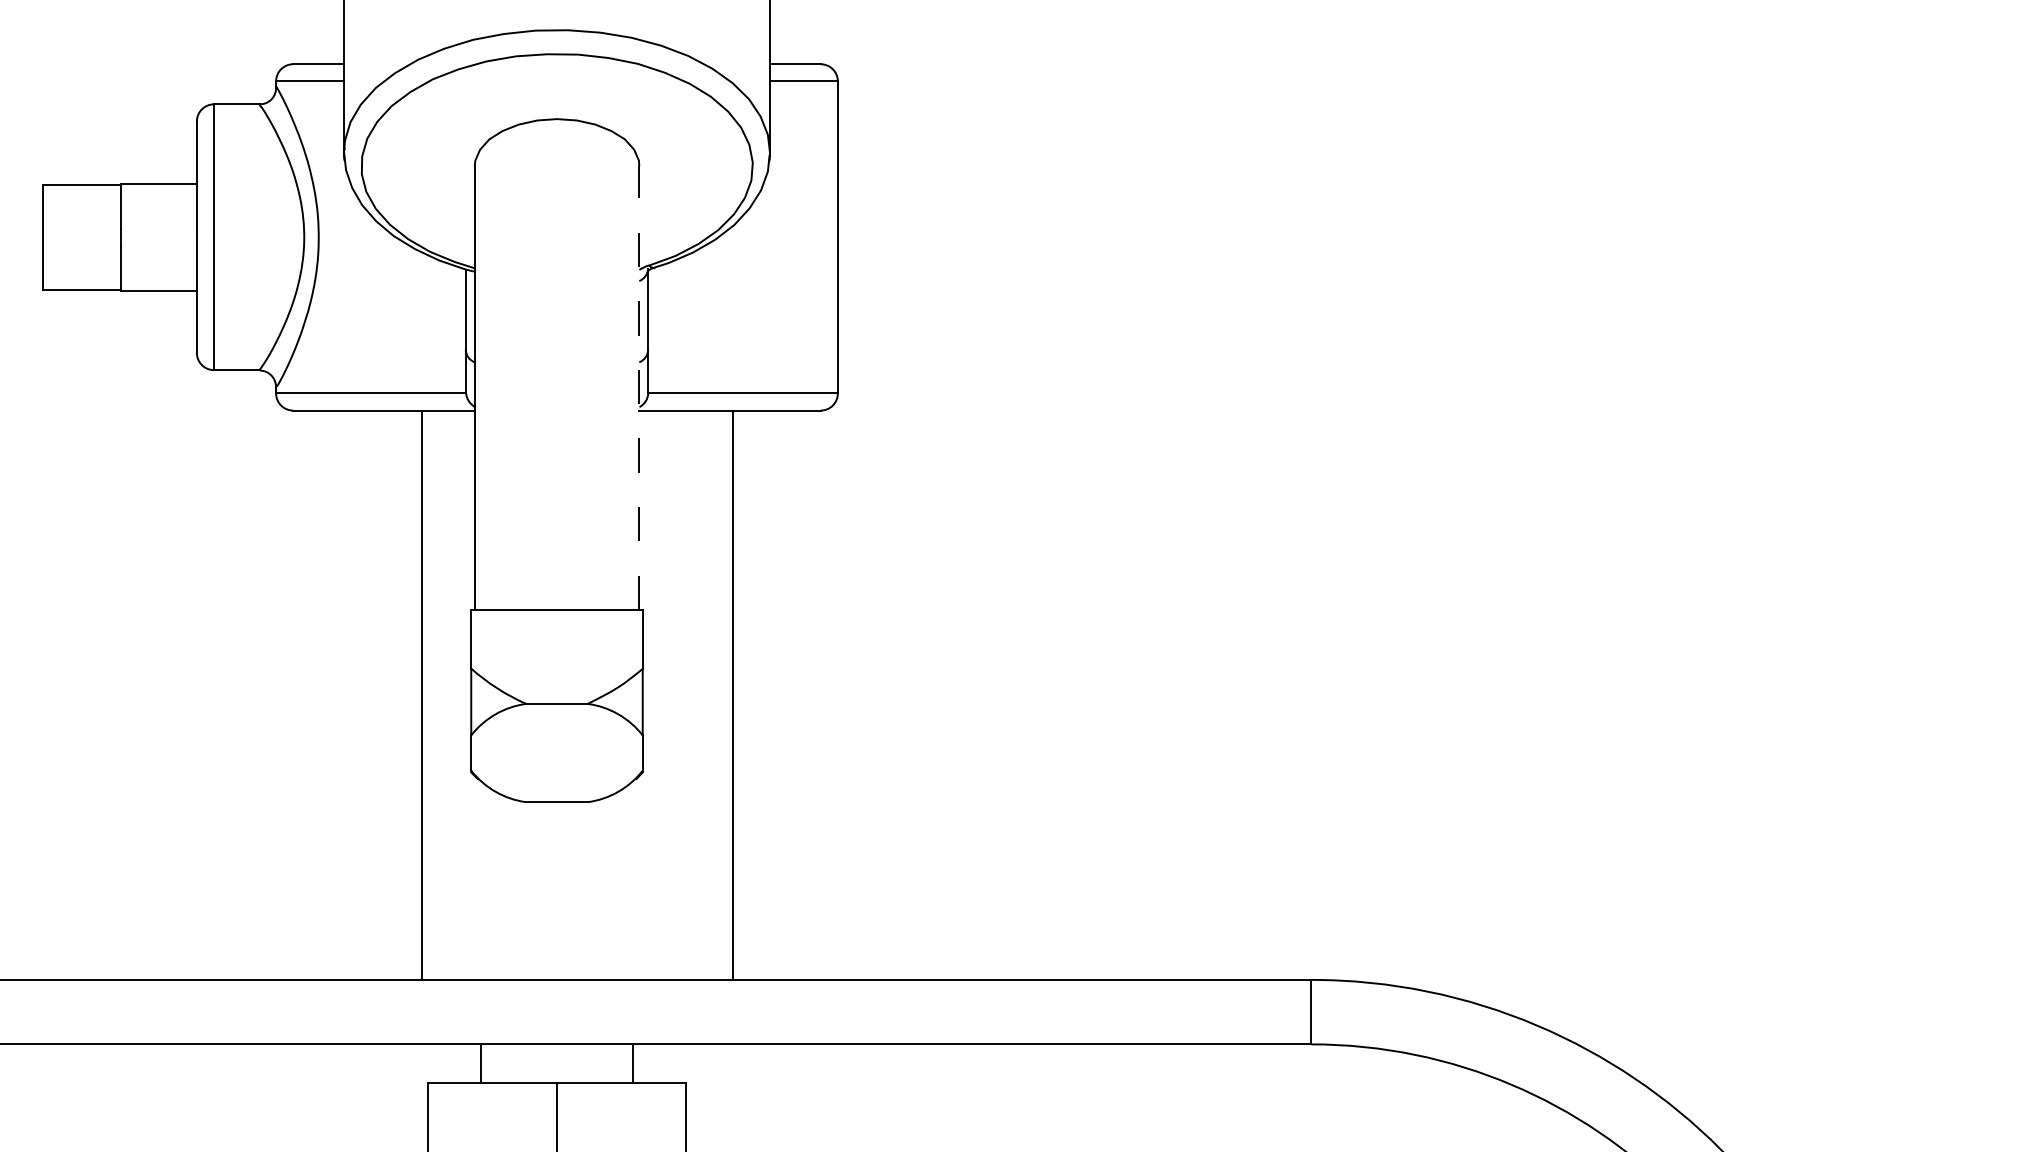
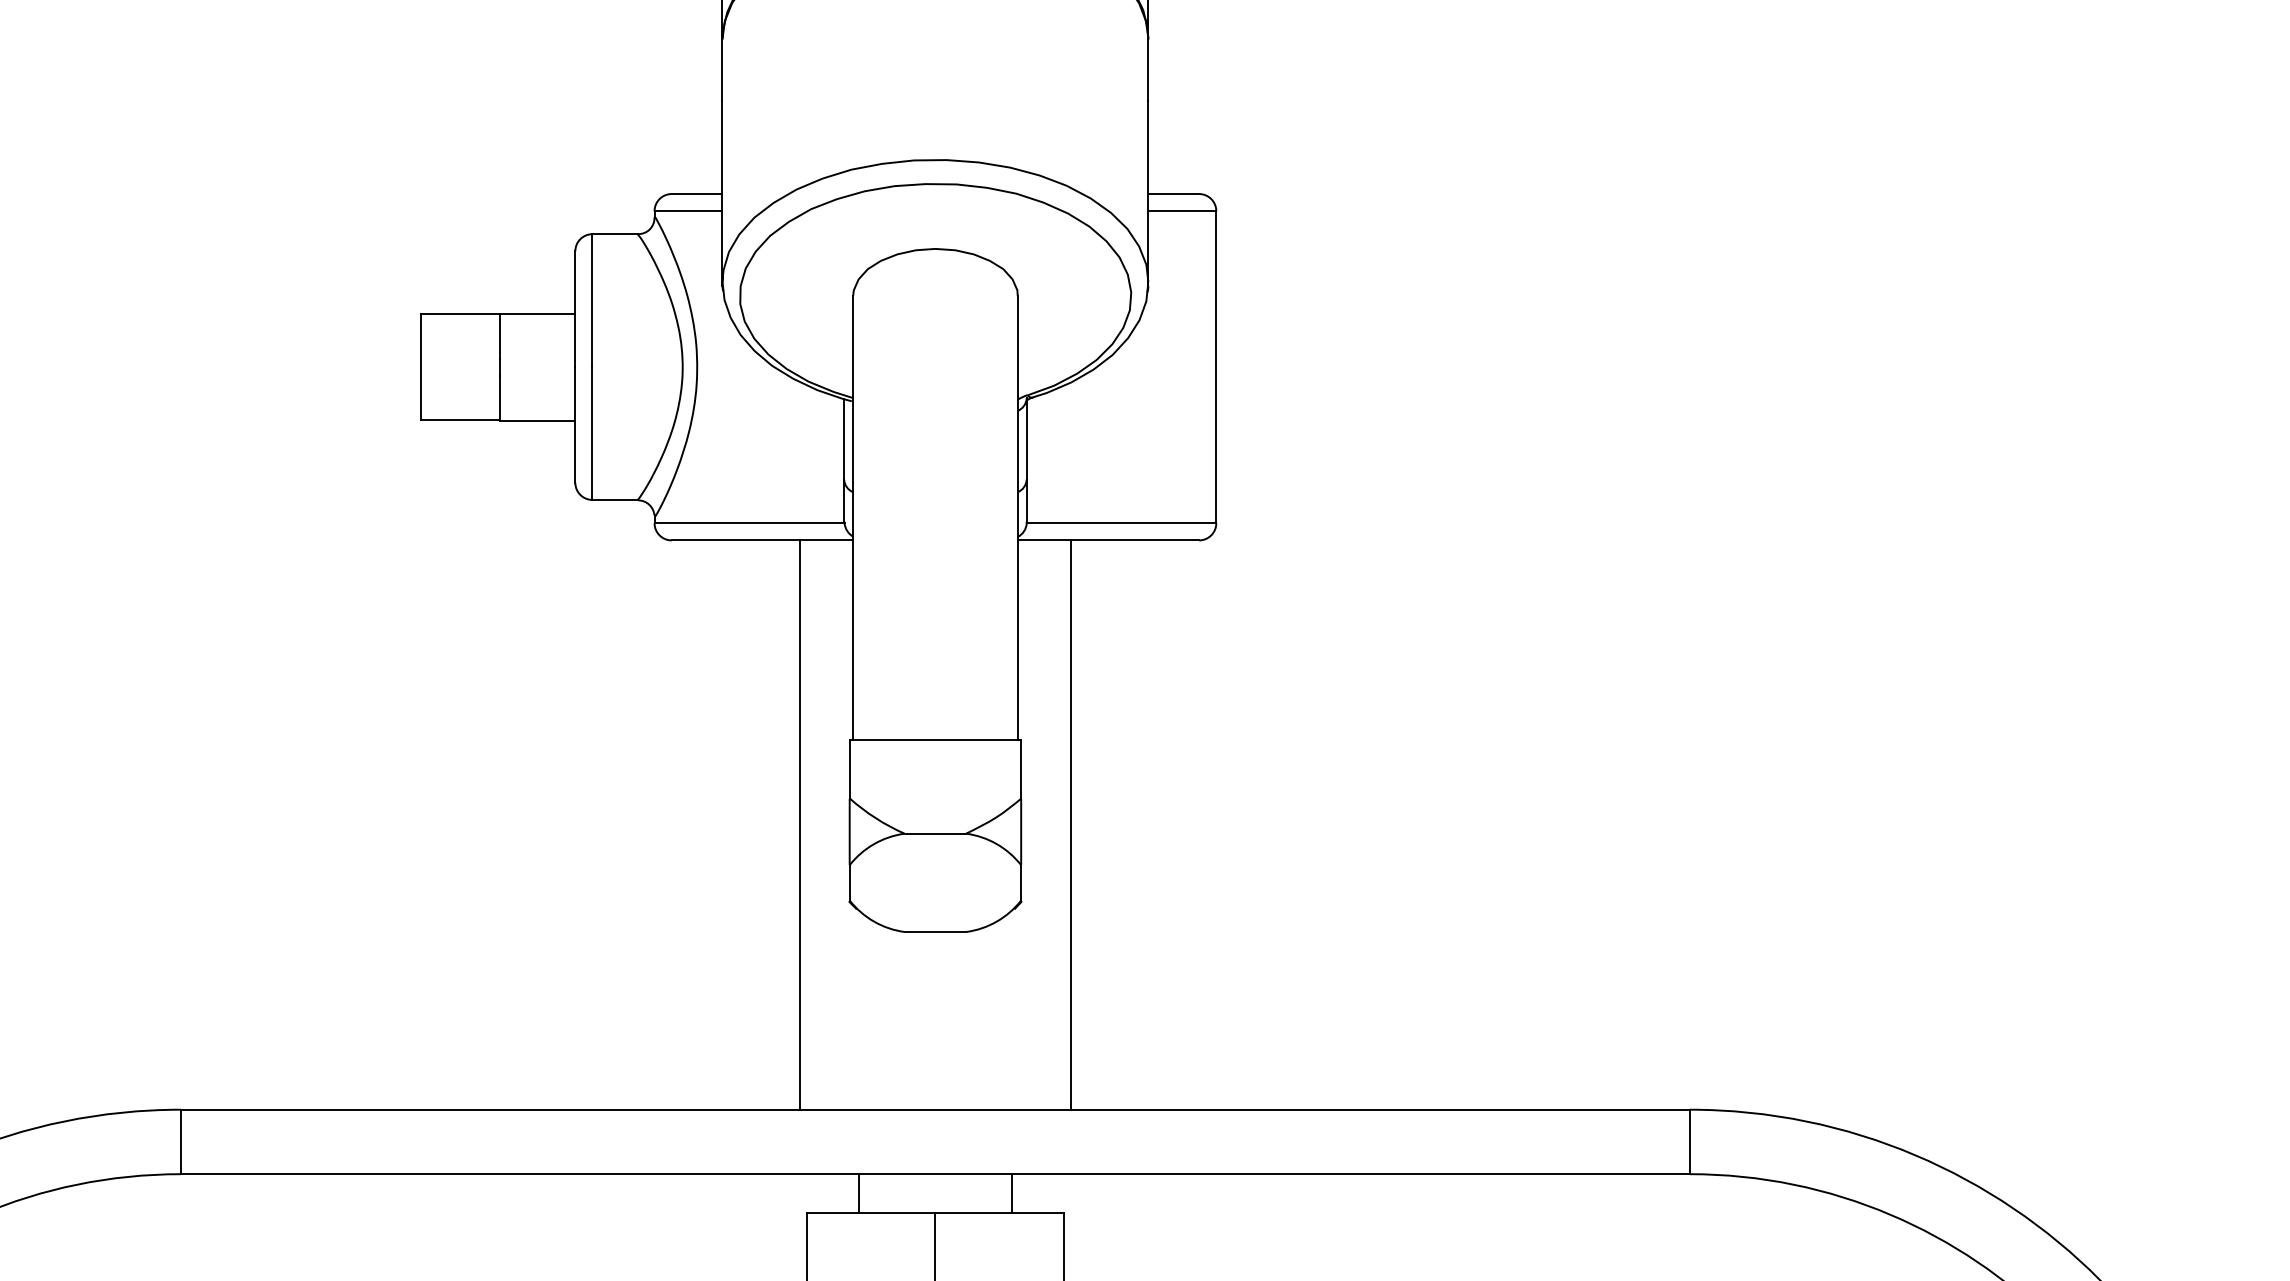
line: (639, 387) -> (1017, 517), dashed -> solid
line: (733, 694) -> (1070, 824), moved

